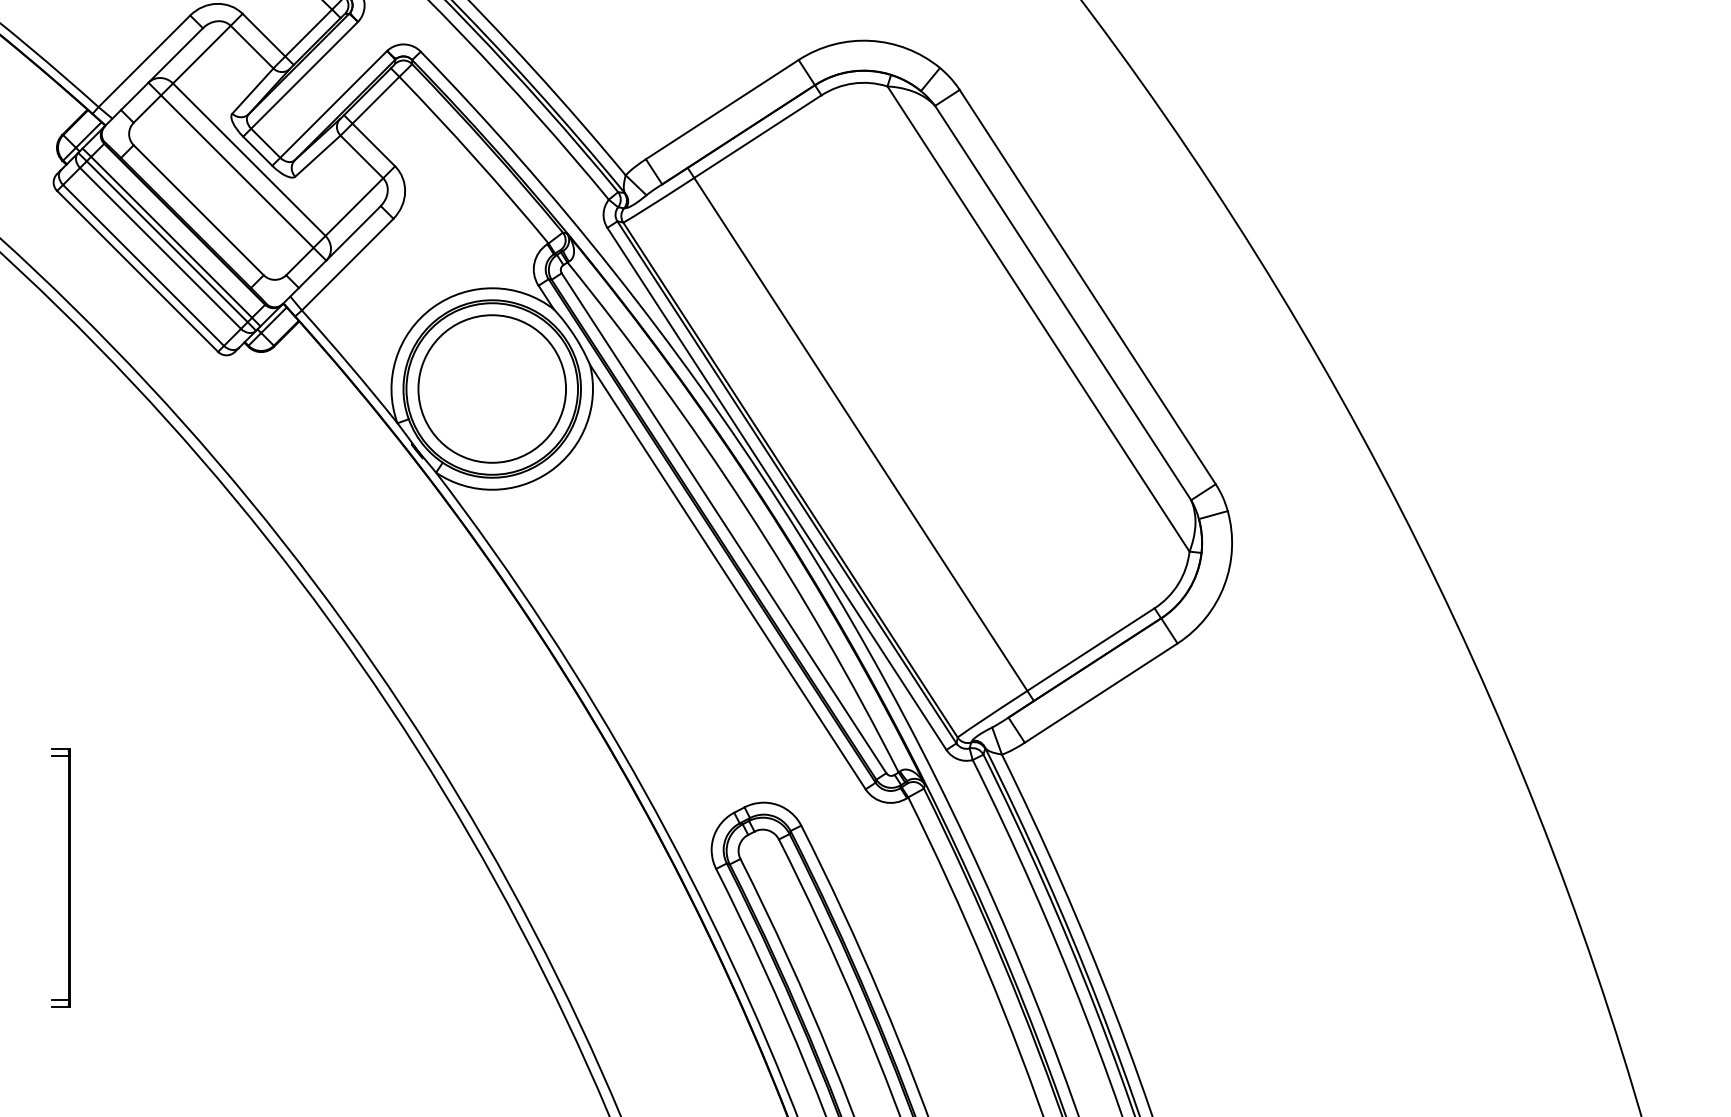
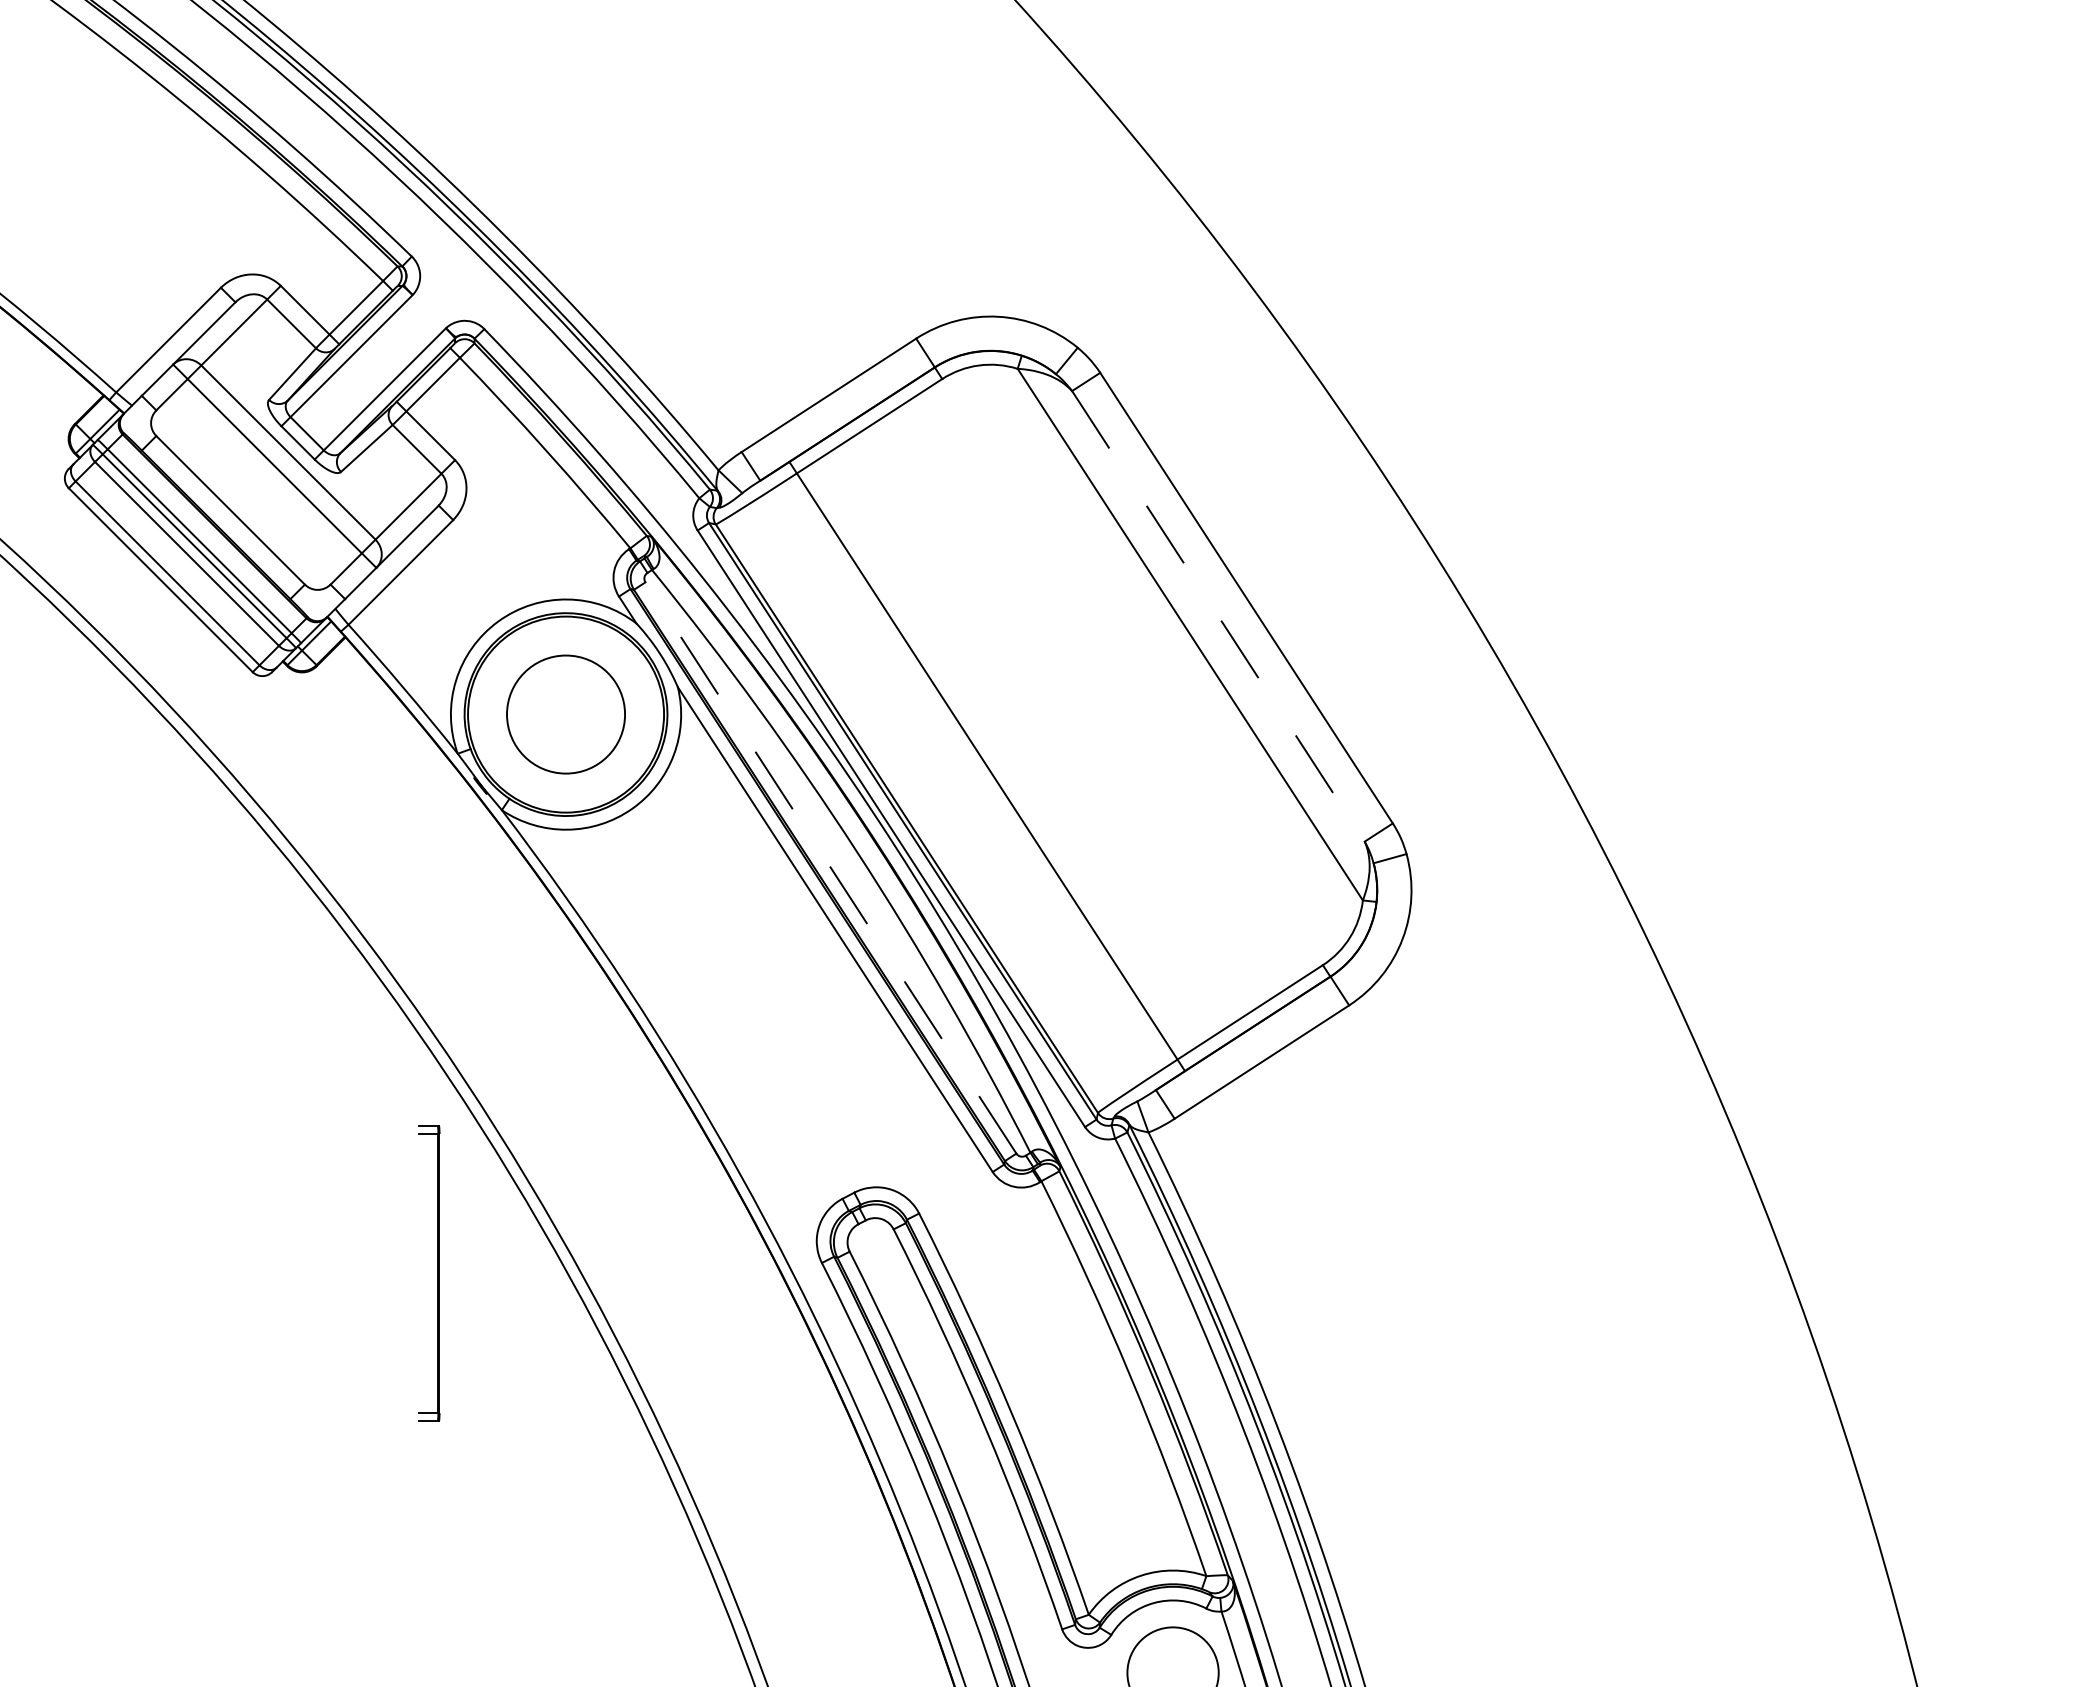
line: (1063, 303) -> (1218, 616), solid -> dashed
circle: (491, 388) -> (565, 714), size x0.7
line: (723, 522) -> (830, 867), solid -> dashed
part: (68, 878) -> (437, 1273), moved

